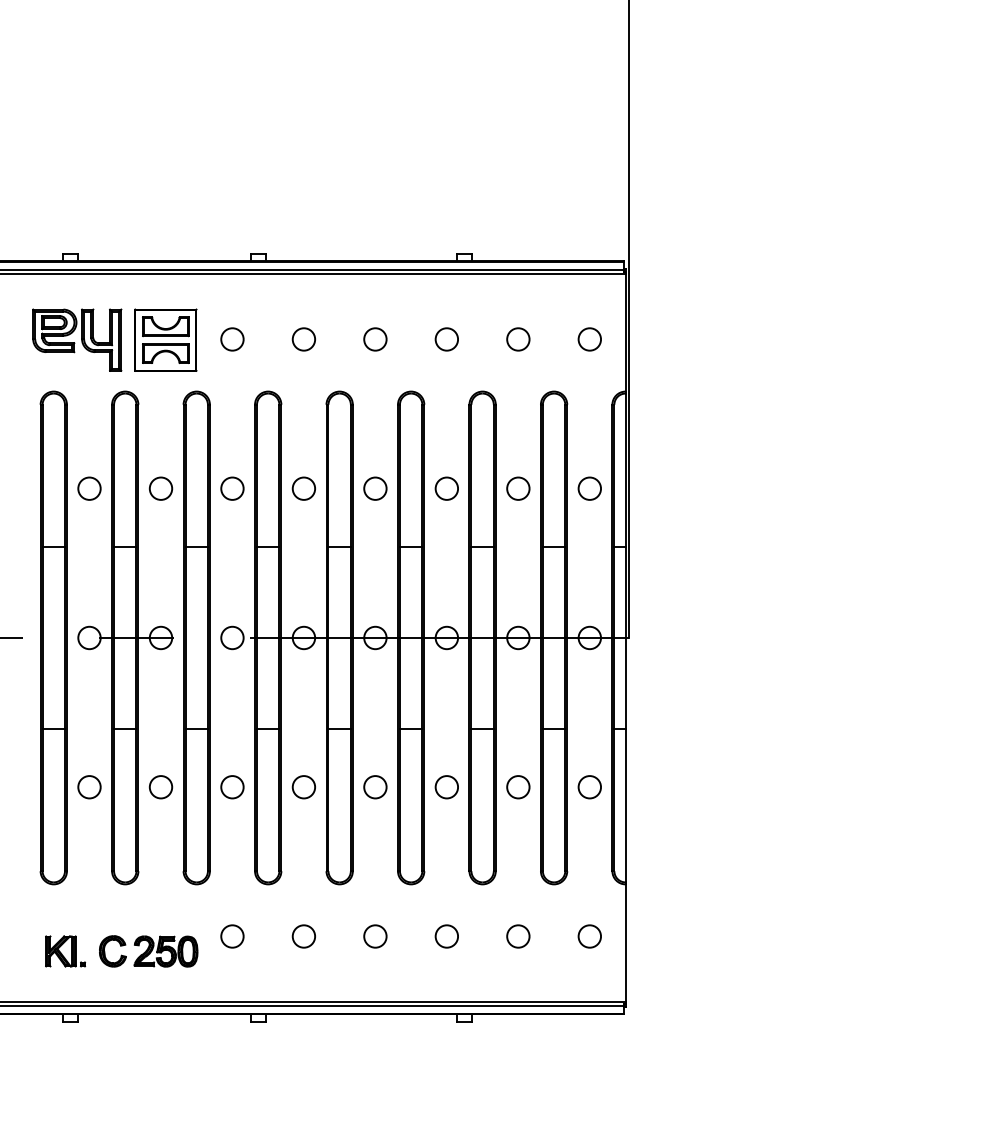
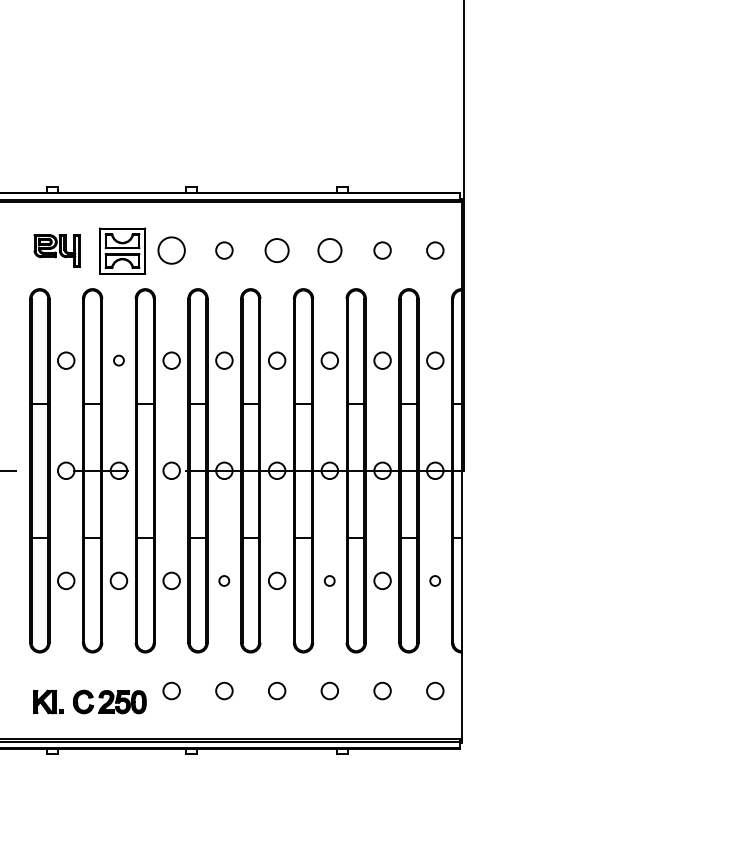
part: (77, 339) -> (57, 250), size x0.7
circle: (232, 339) -> (171, 250), size x1.6
circle: (375, 339) -> (277, 250), size x1.4
circle: (446, 339) -> (329, 250), size x1.4
circle: (160, 488) -> (118, 360), size x0.6
circle: (303, 787) -> (224, 581), size x0.6
circle: (446, 787) -> (329, 581), size x0.6
circle: (589, 787) -> (435, 581), size x0.6

